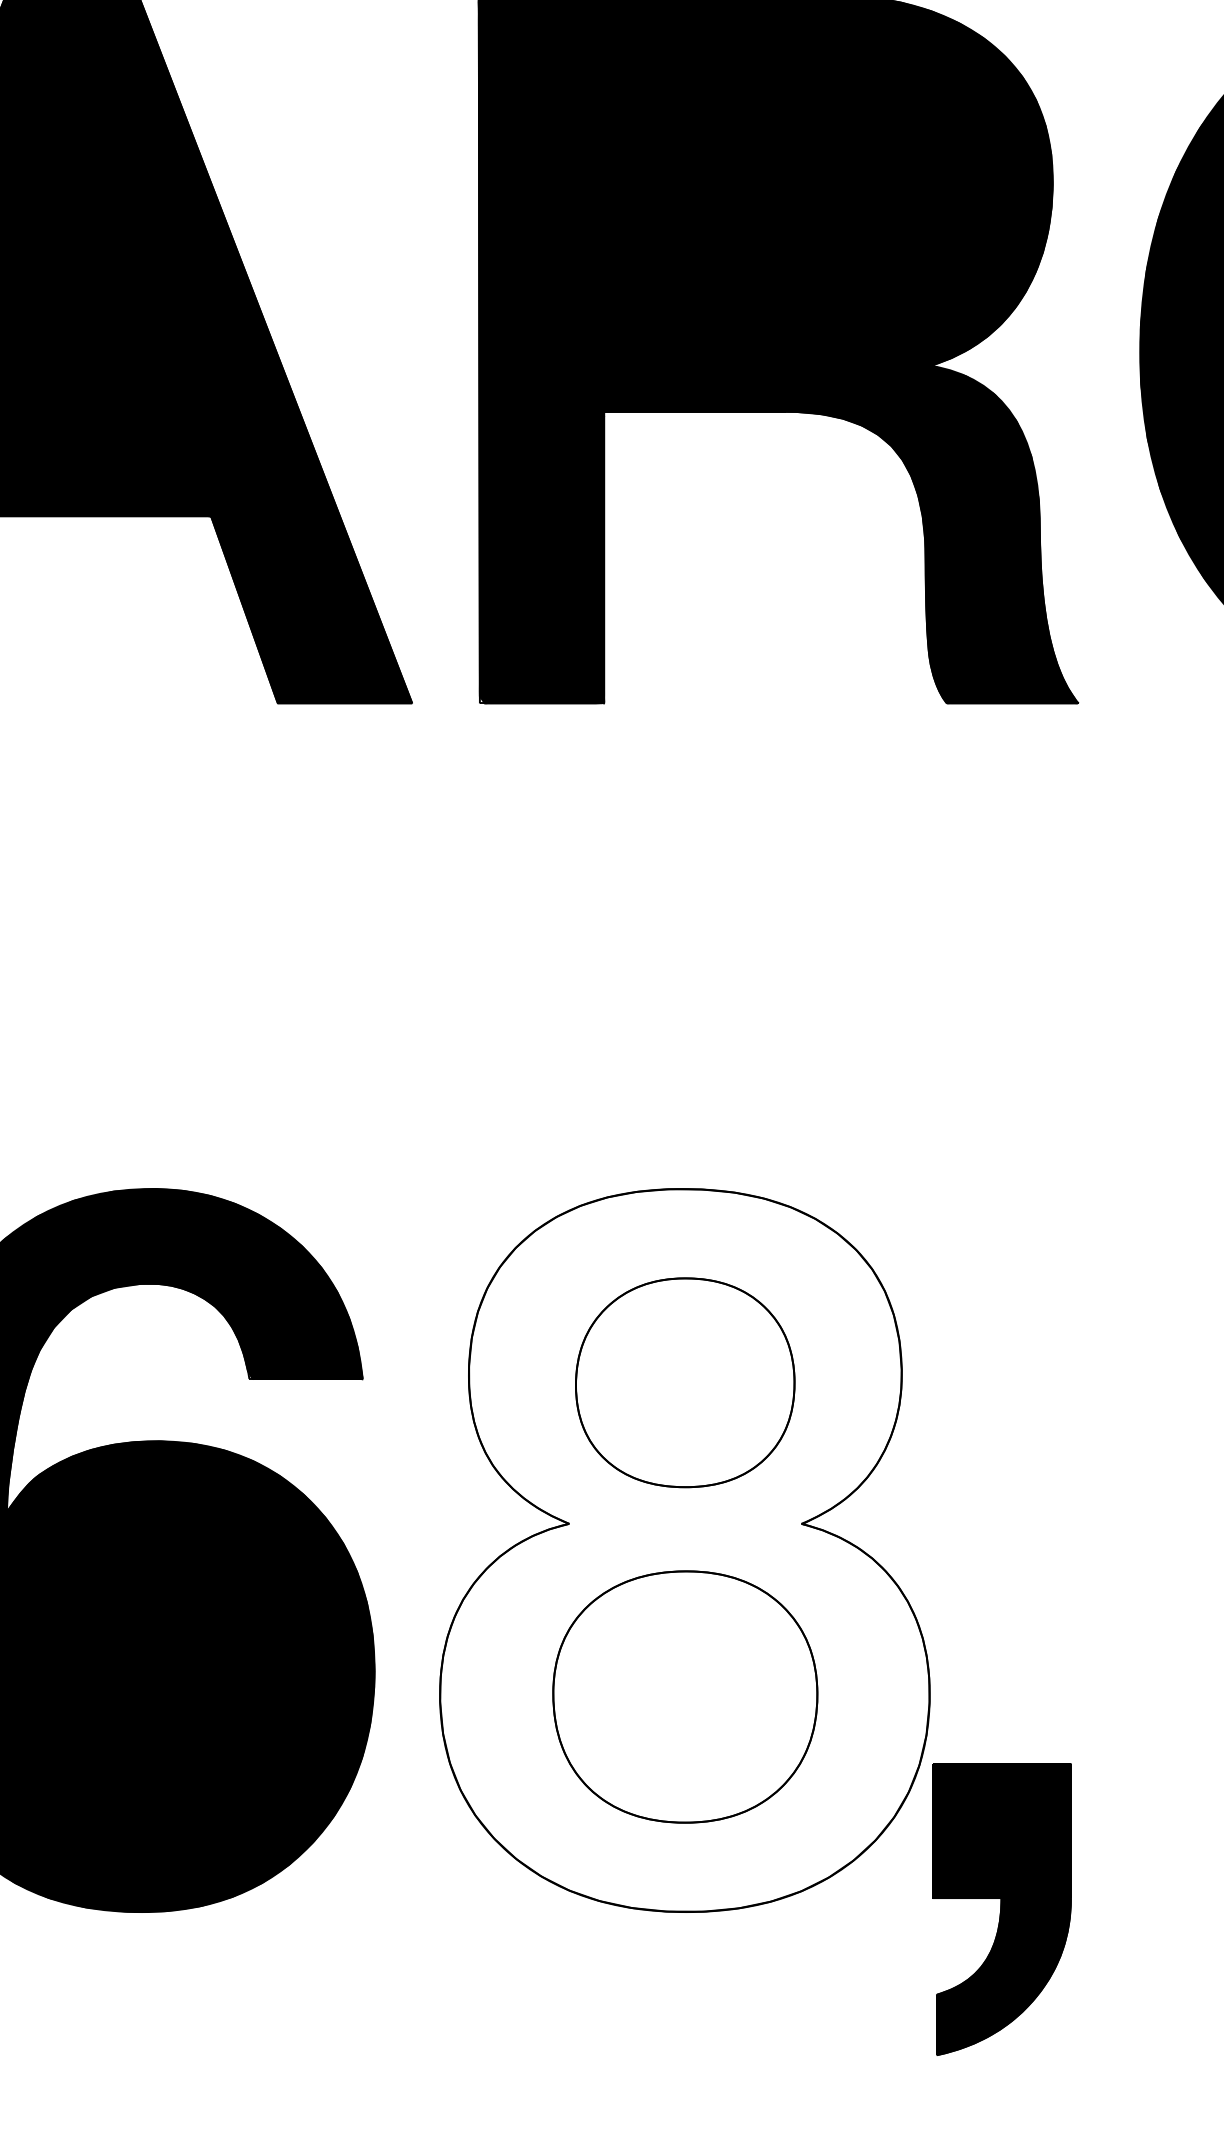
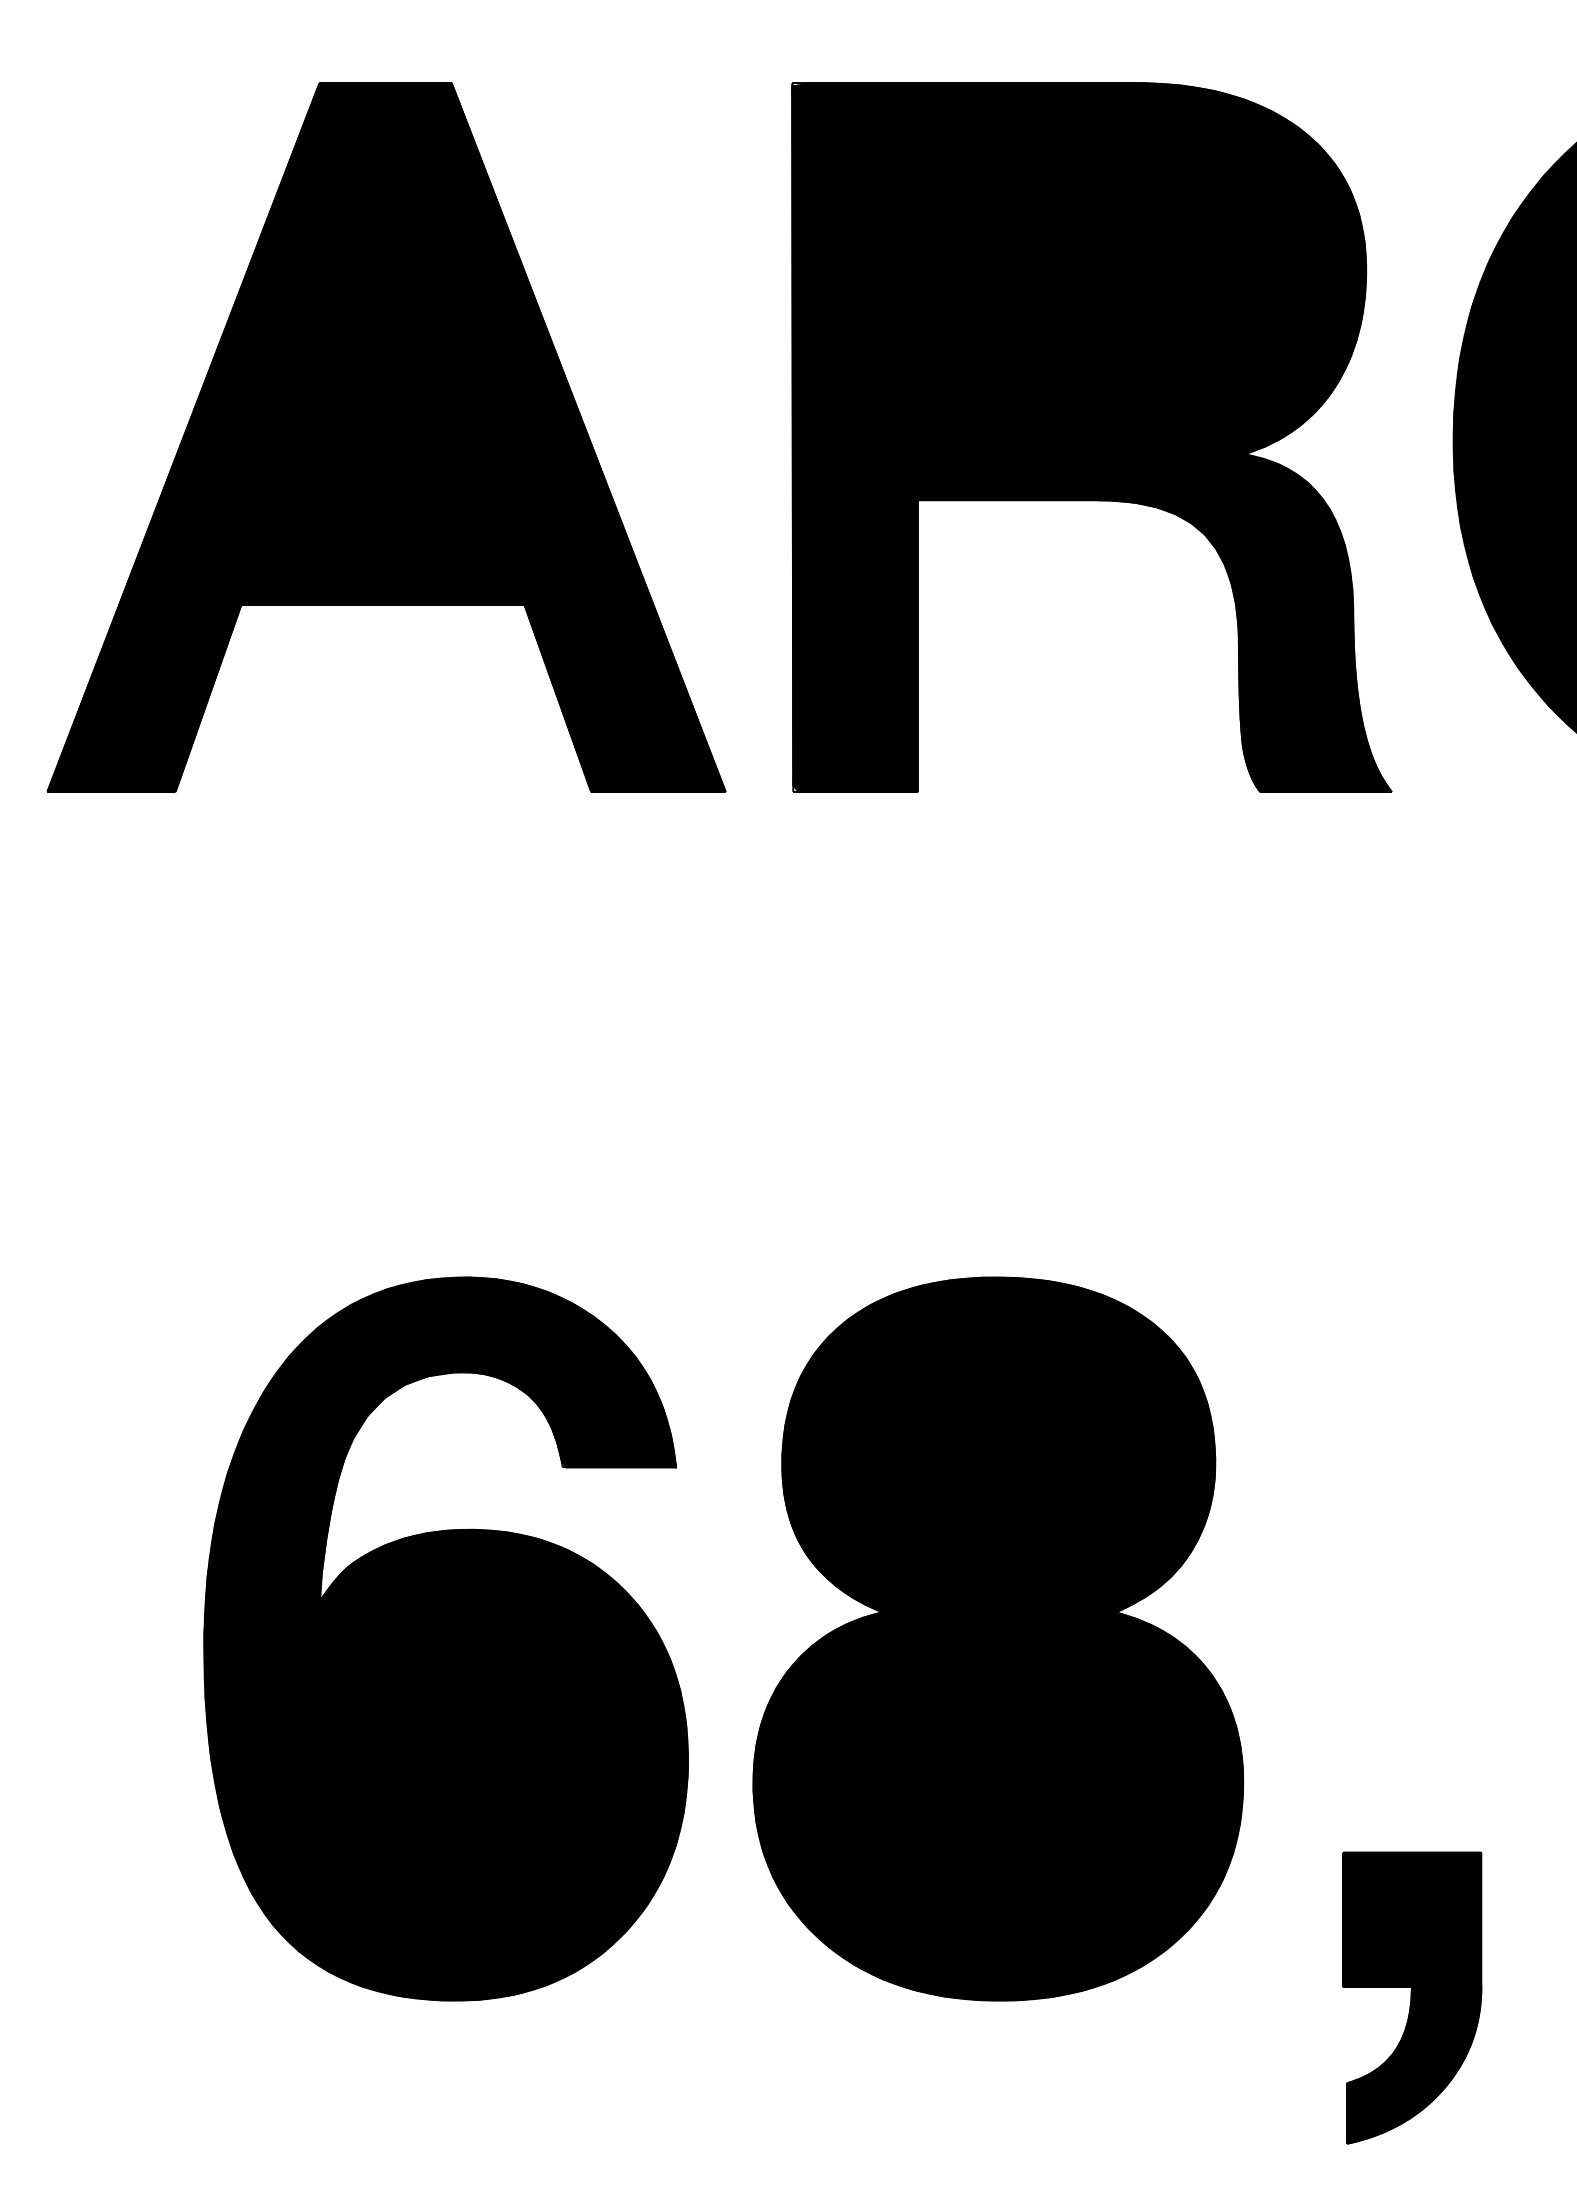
fill: (685, 1381) -> (998, 1470), added
fill: (684, 1549) -> (997, 1638), added
fill: (685, 1696) -> (998, 1785), added
part: (1002, 1908) -> (1412, 1997), moved

